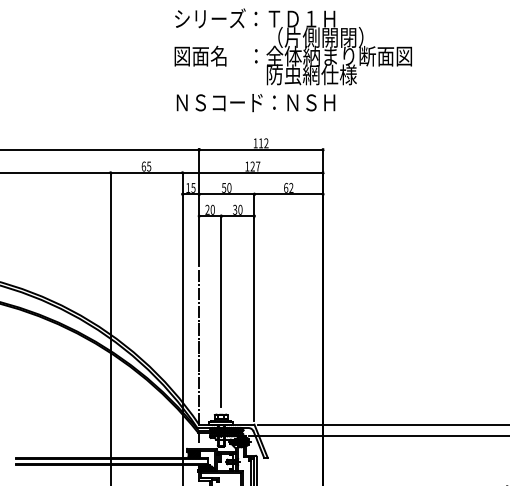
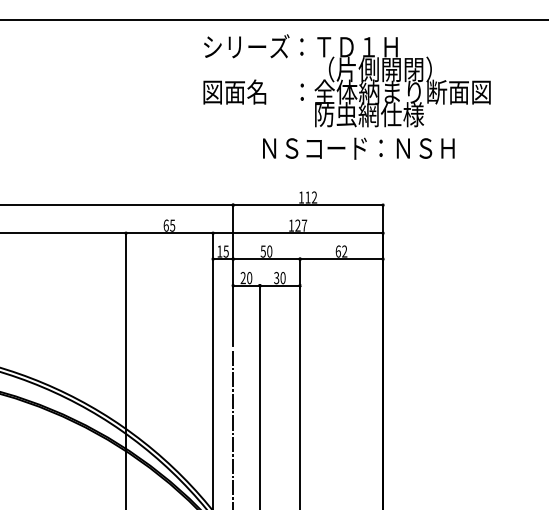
text: (255, 103) -> (358, 149), moved

